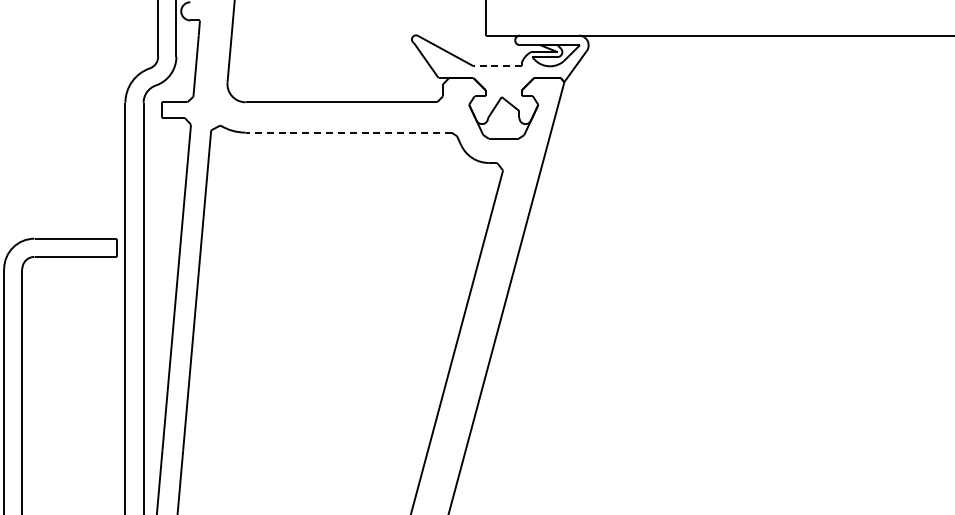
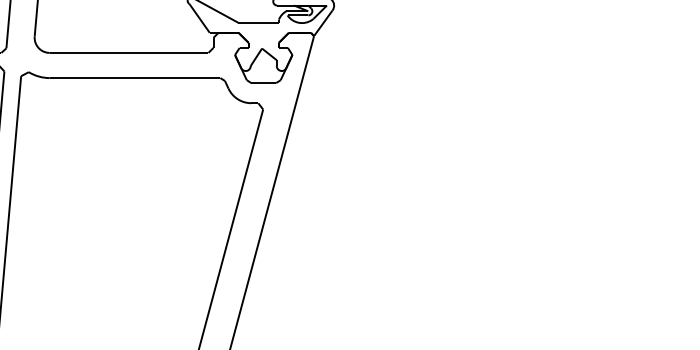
line: (497, 65) -> (258, 22), dashed -> solid
line: (348, 132) -> (135, 77), dashed -> solid

